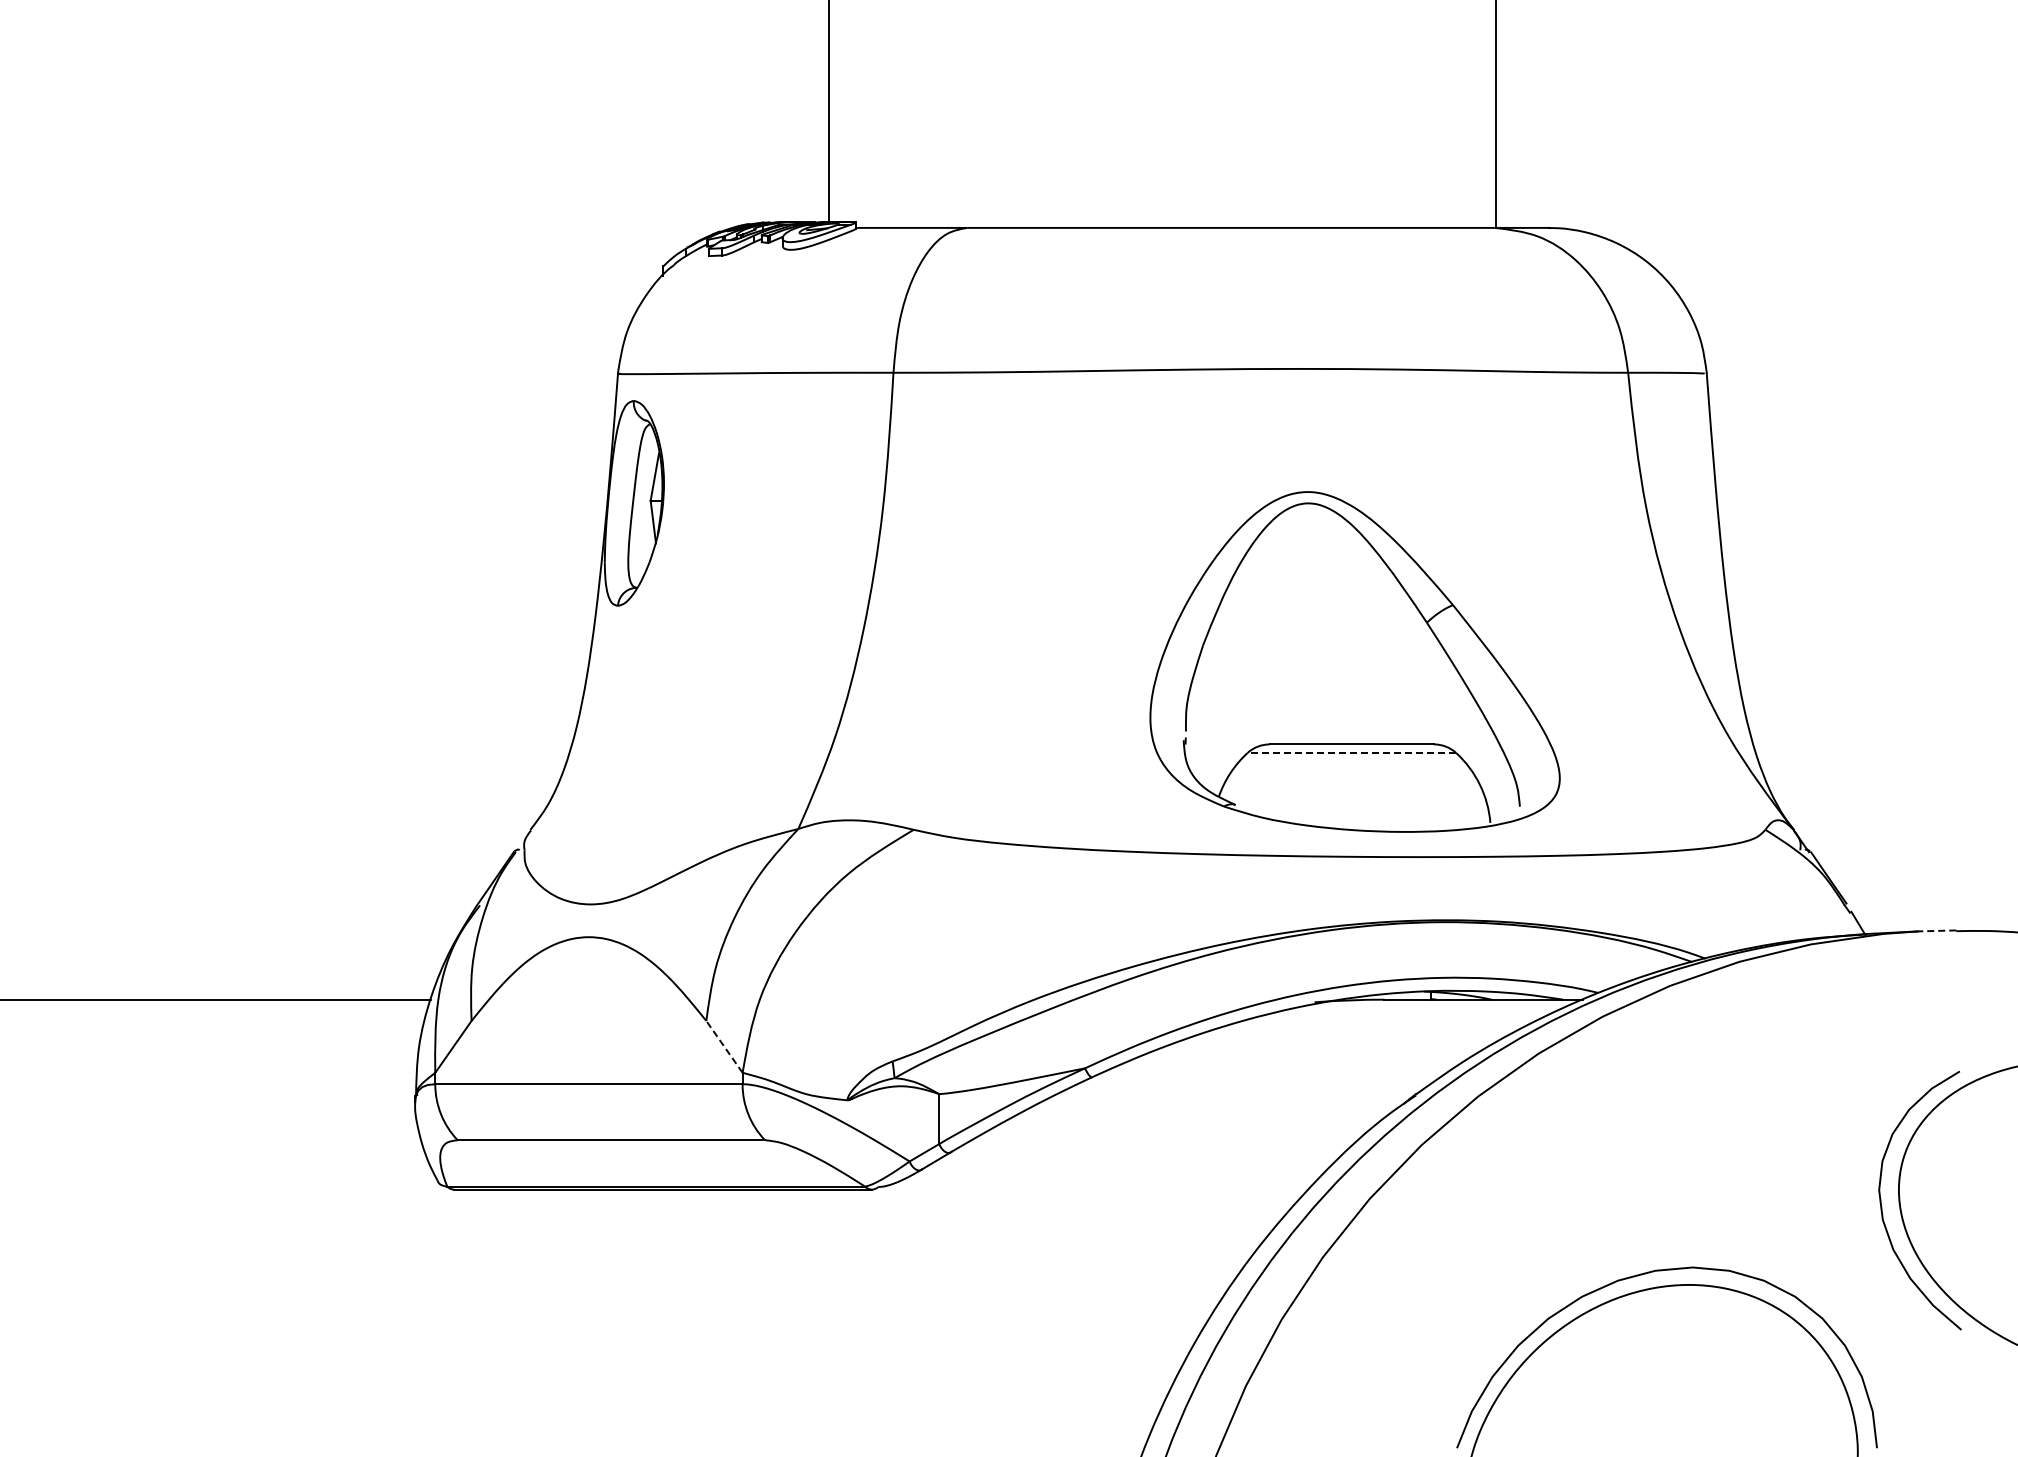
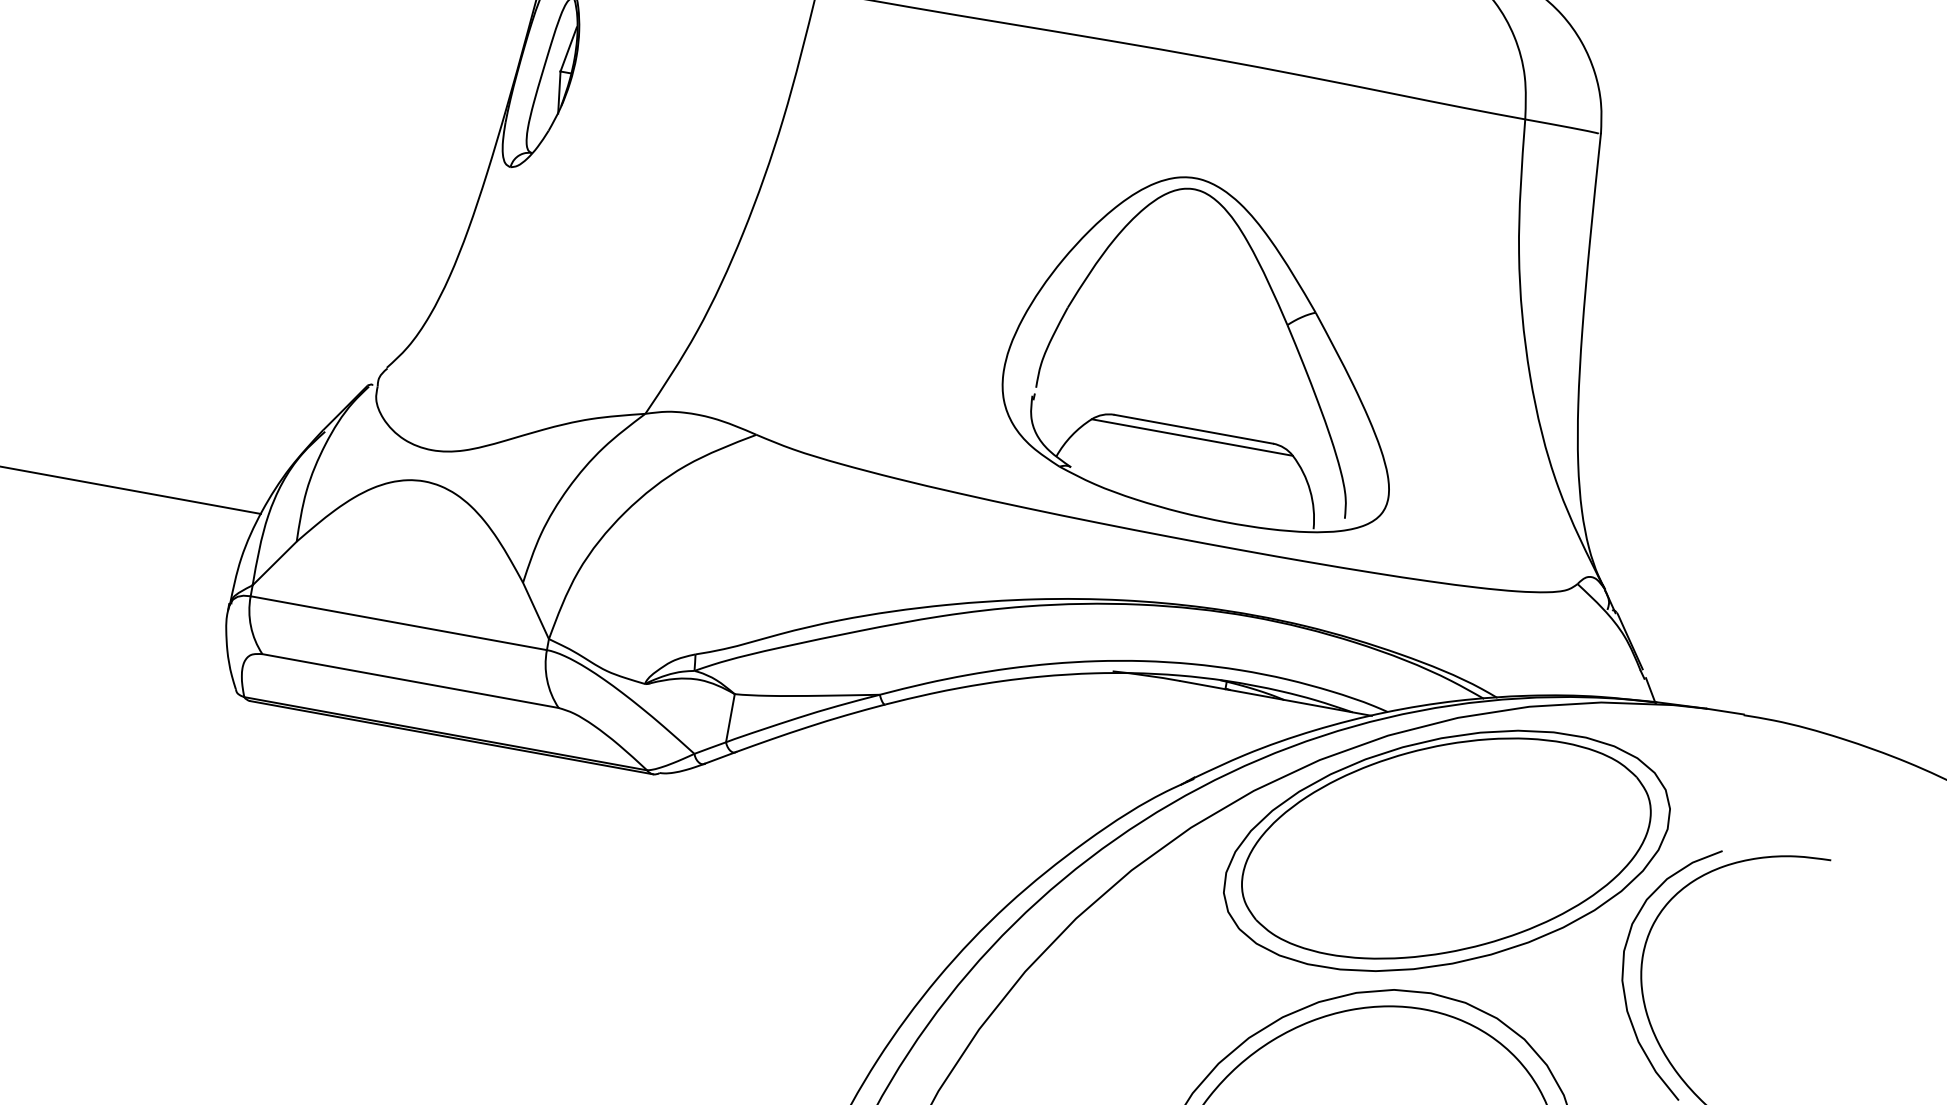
line: (1351, 753) -> (1191, 437), dashed -> solid
line: (1936, 930) -> (1724, 711), dashed -> solid
line: (724, 1046) -> (536, 610), dashed -> solid
part: (1682, 1121) -> (1446, 850), added

